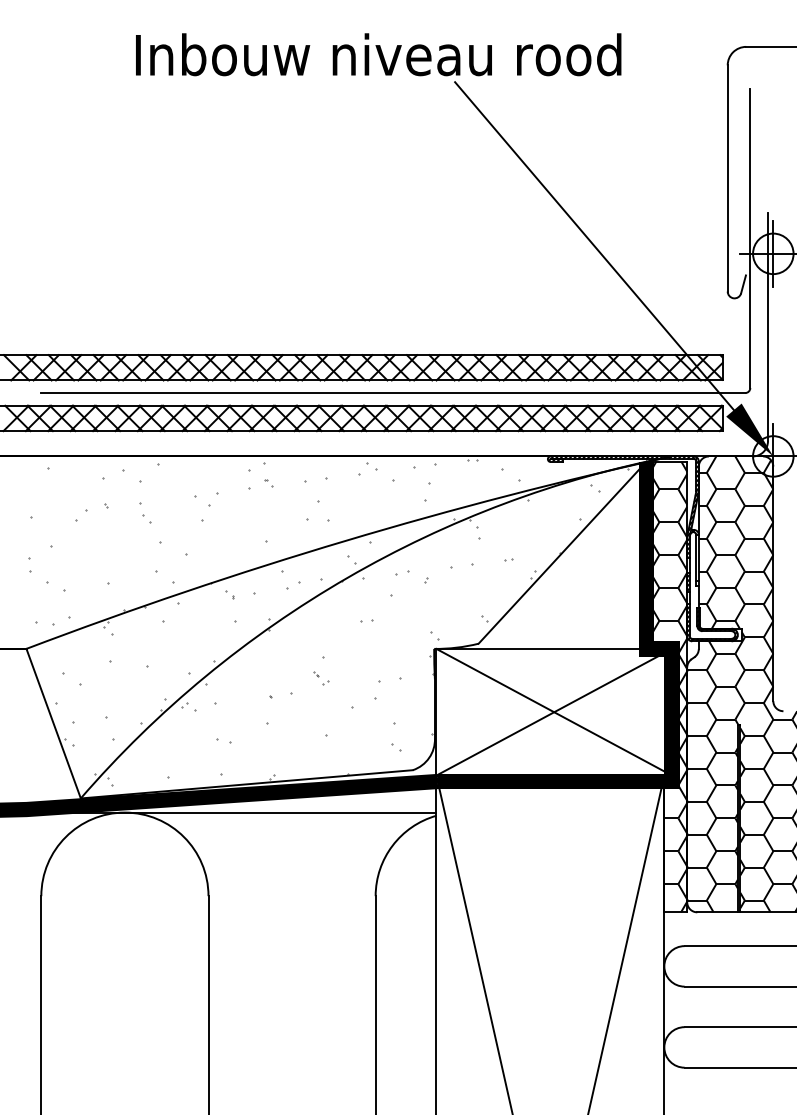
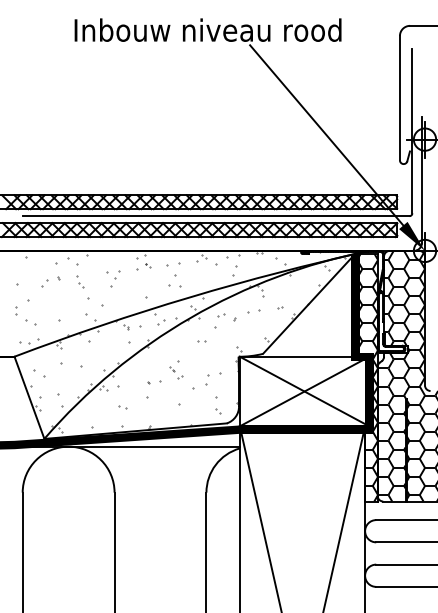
part: (321, 677) -> (176, 372), size x1.67

